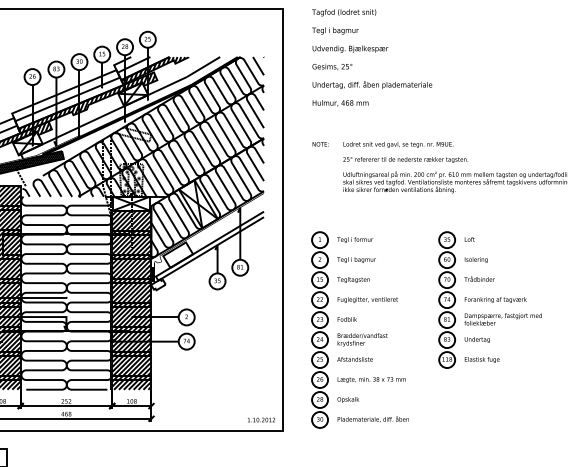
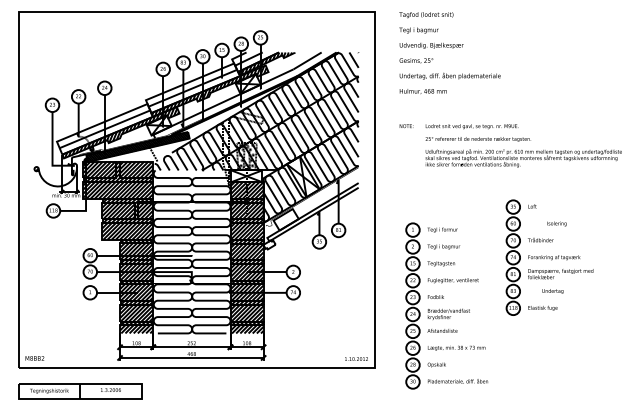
text: (475, 259) -> (556, 223), moved
part: (359, 329) -> (446, 305), moved
text: (476, 340) -> (552, 291), moved

